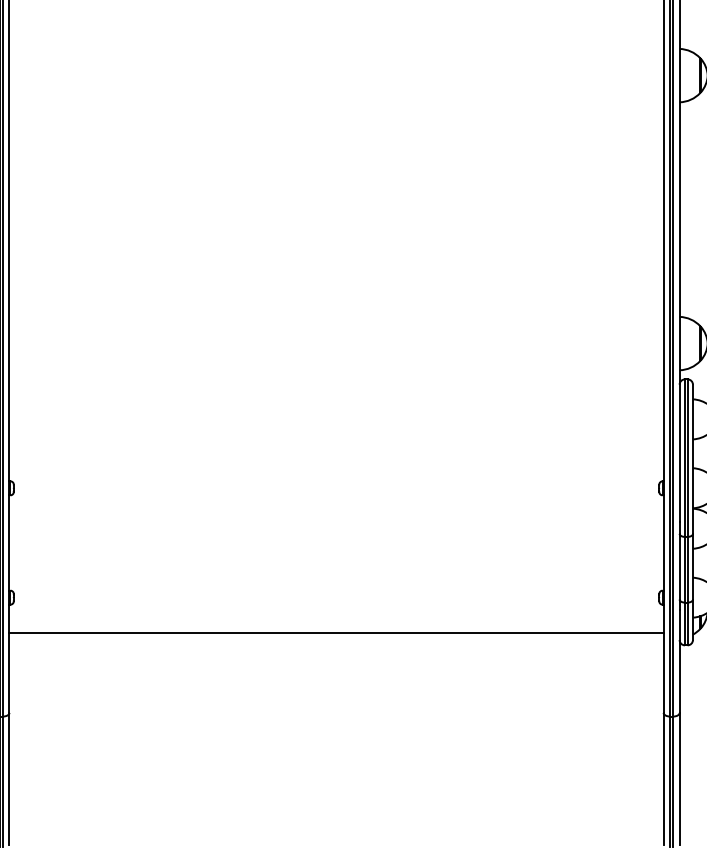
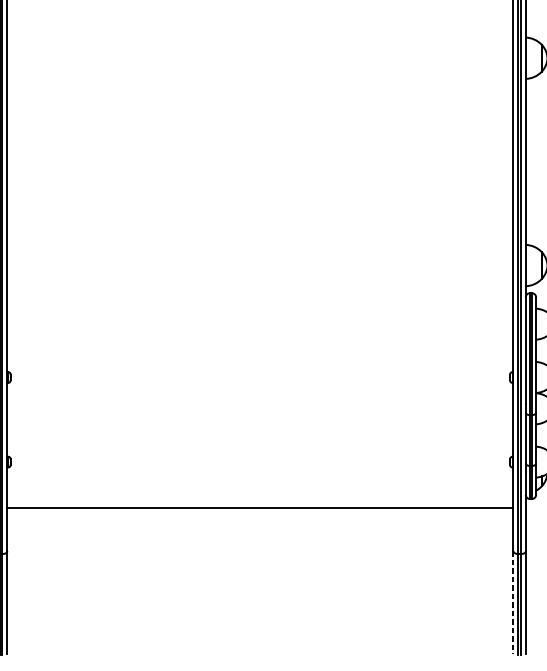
line: (336, 632) -> (260, 507), moved
line: (663, 779) -> (513, 602), solid -> dashed

